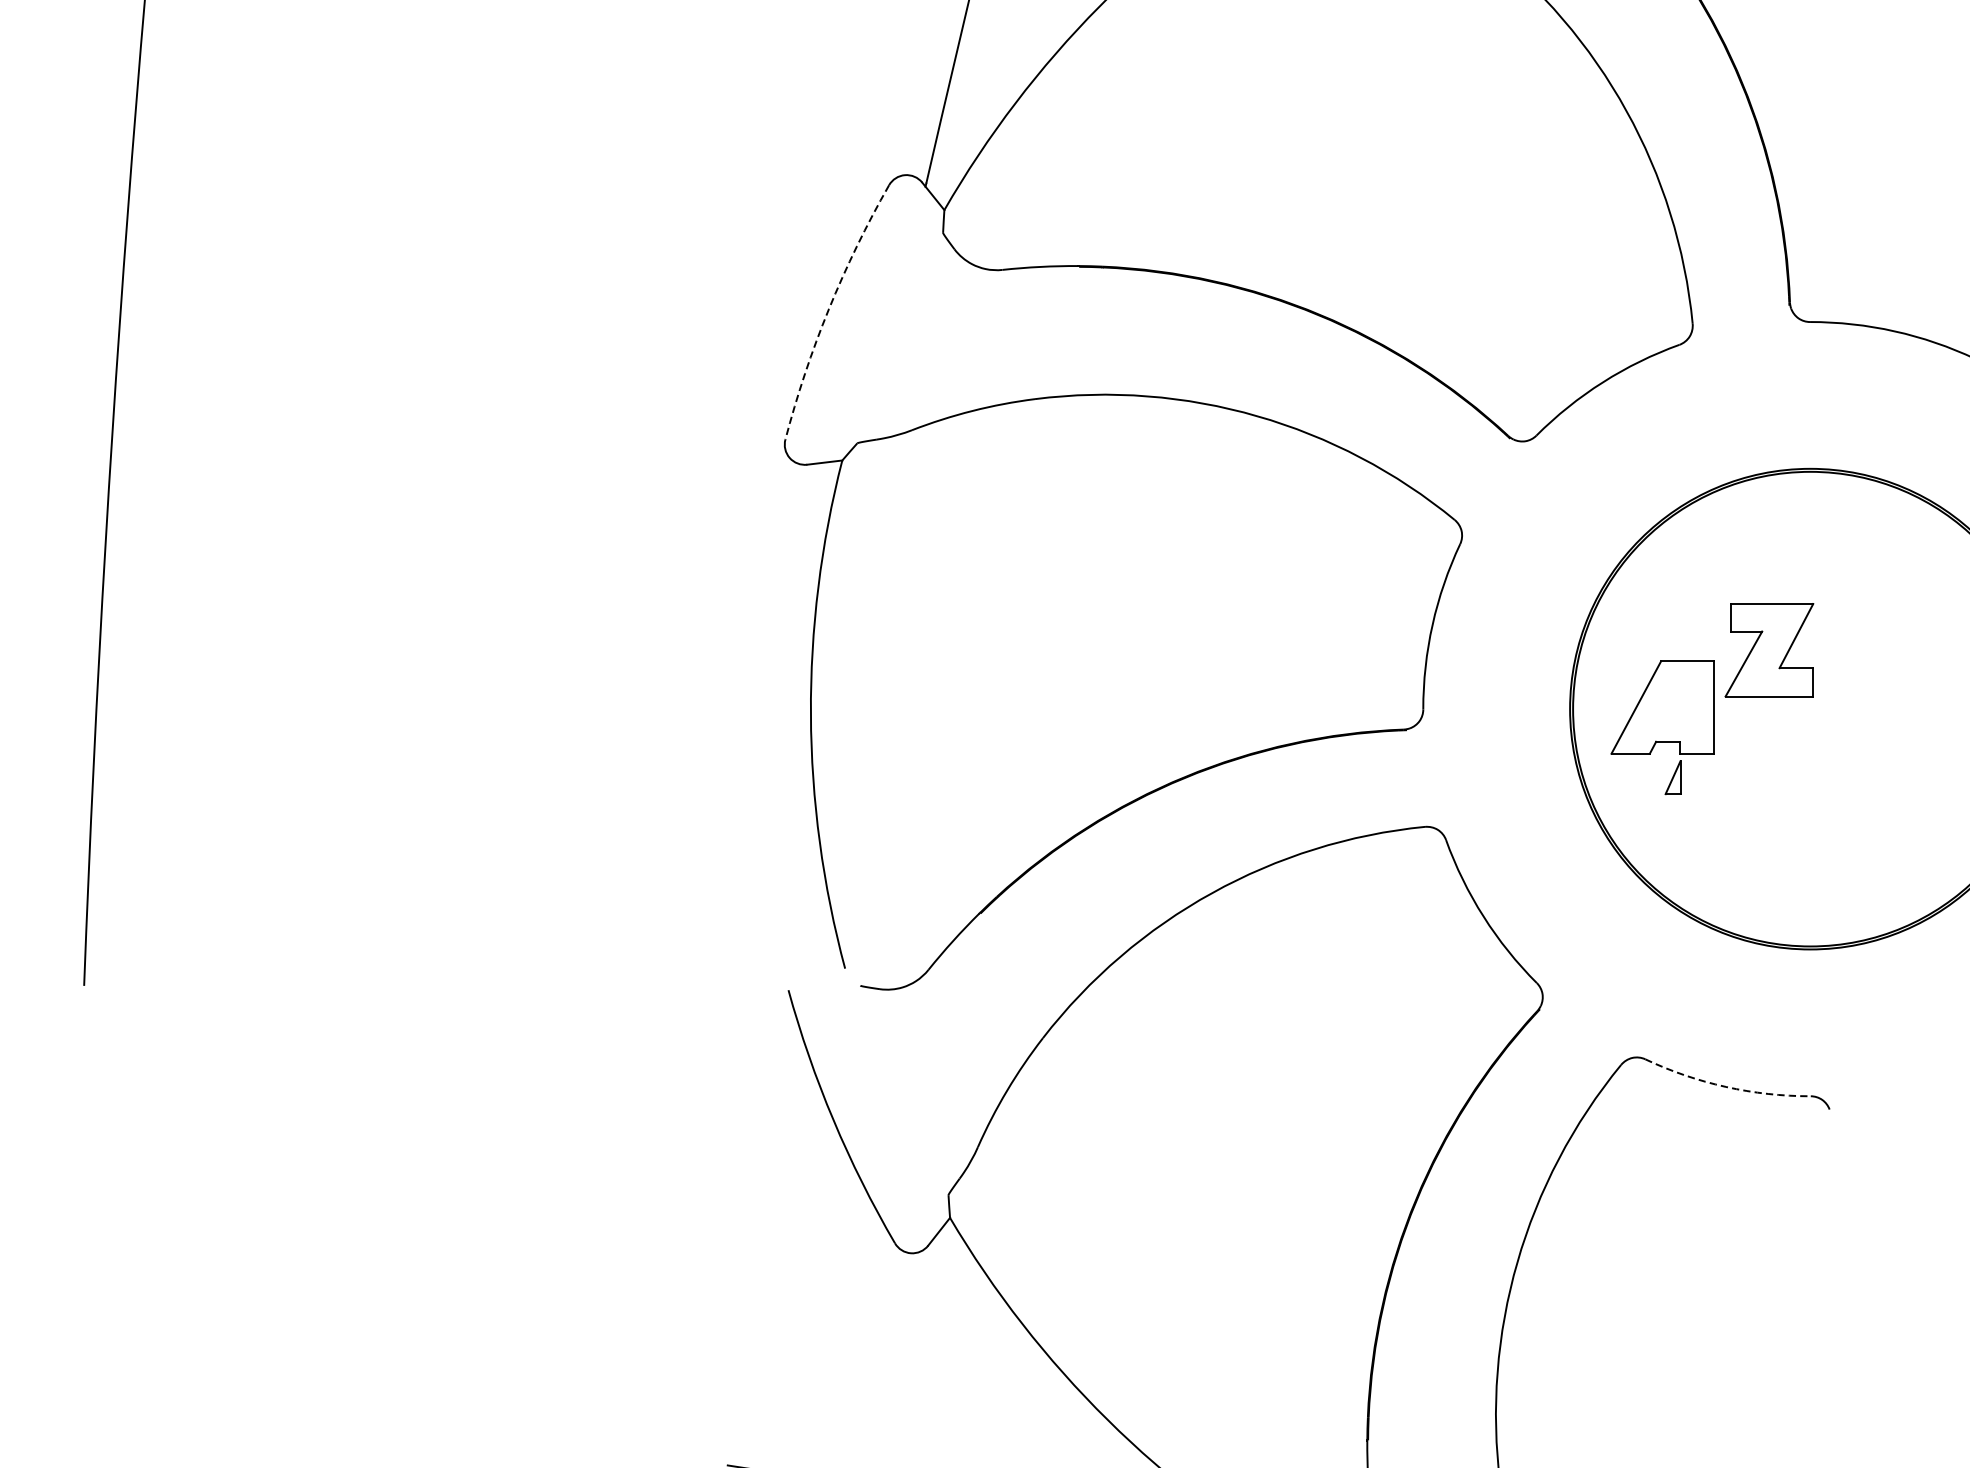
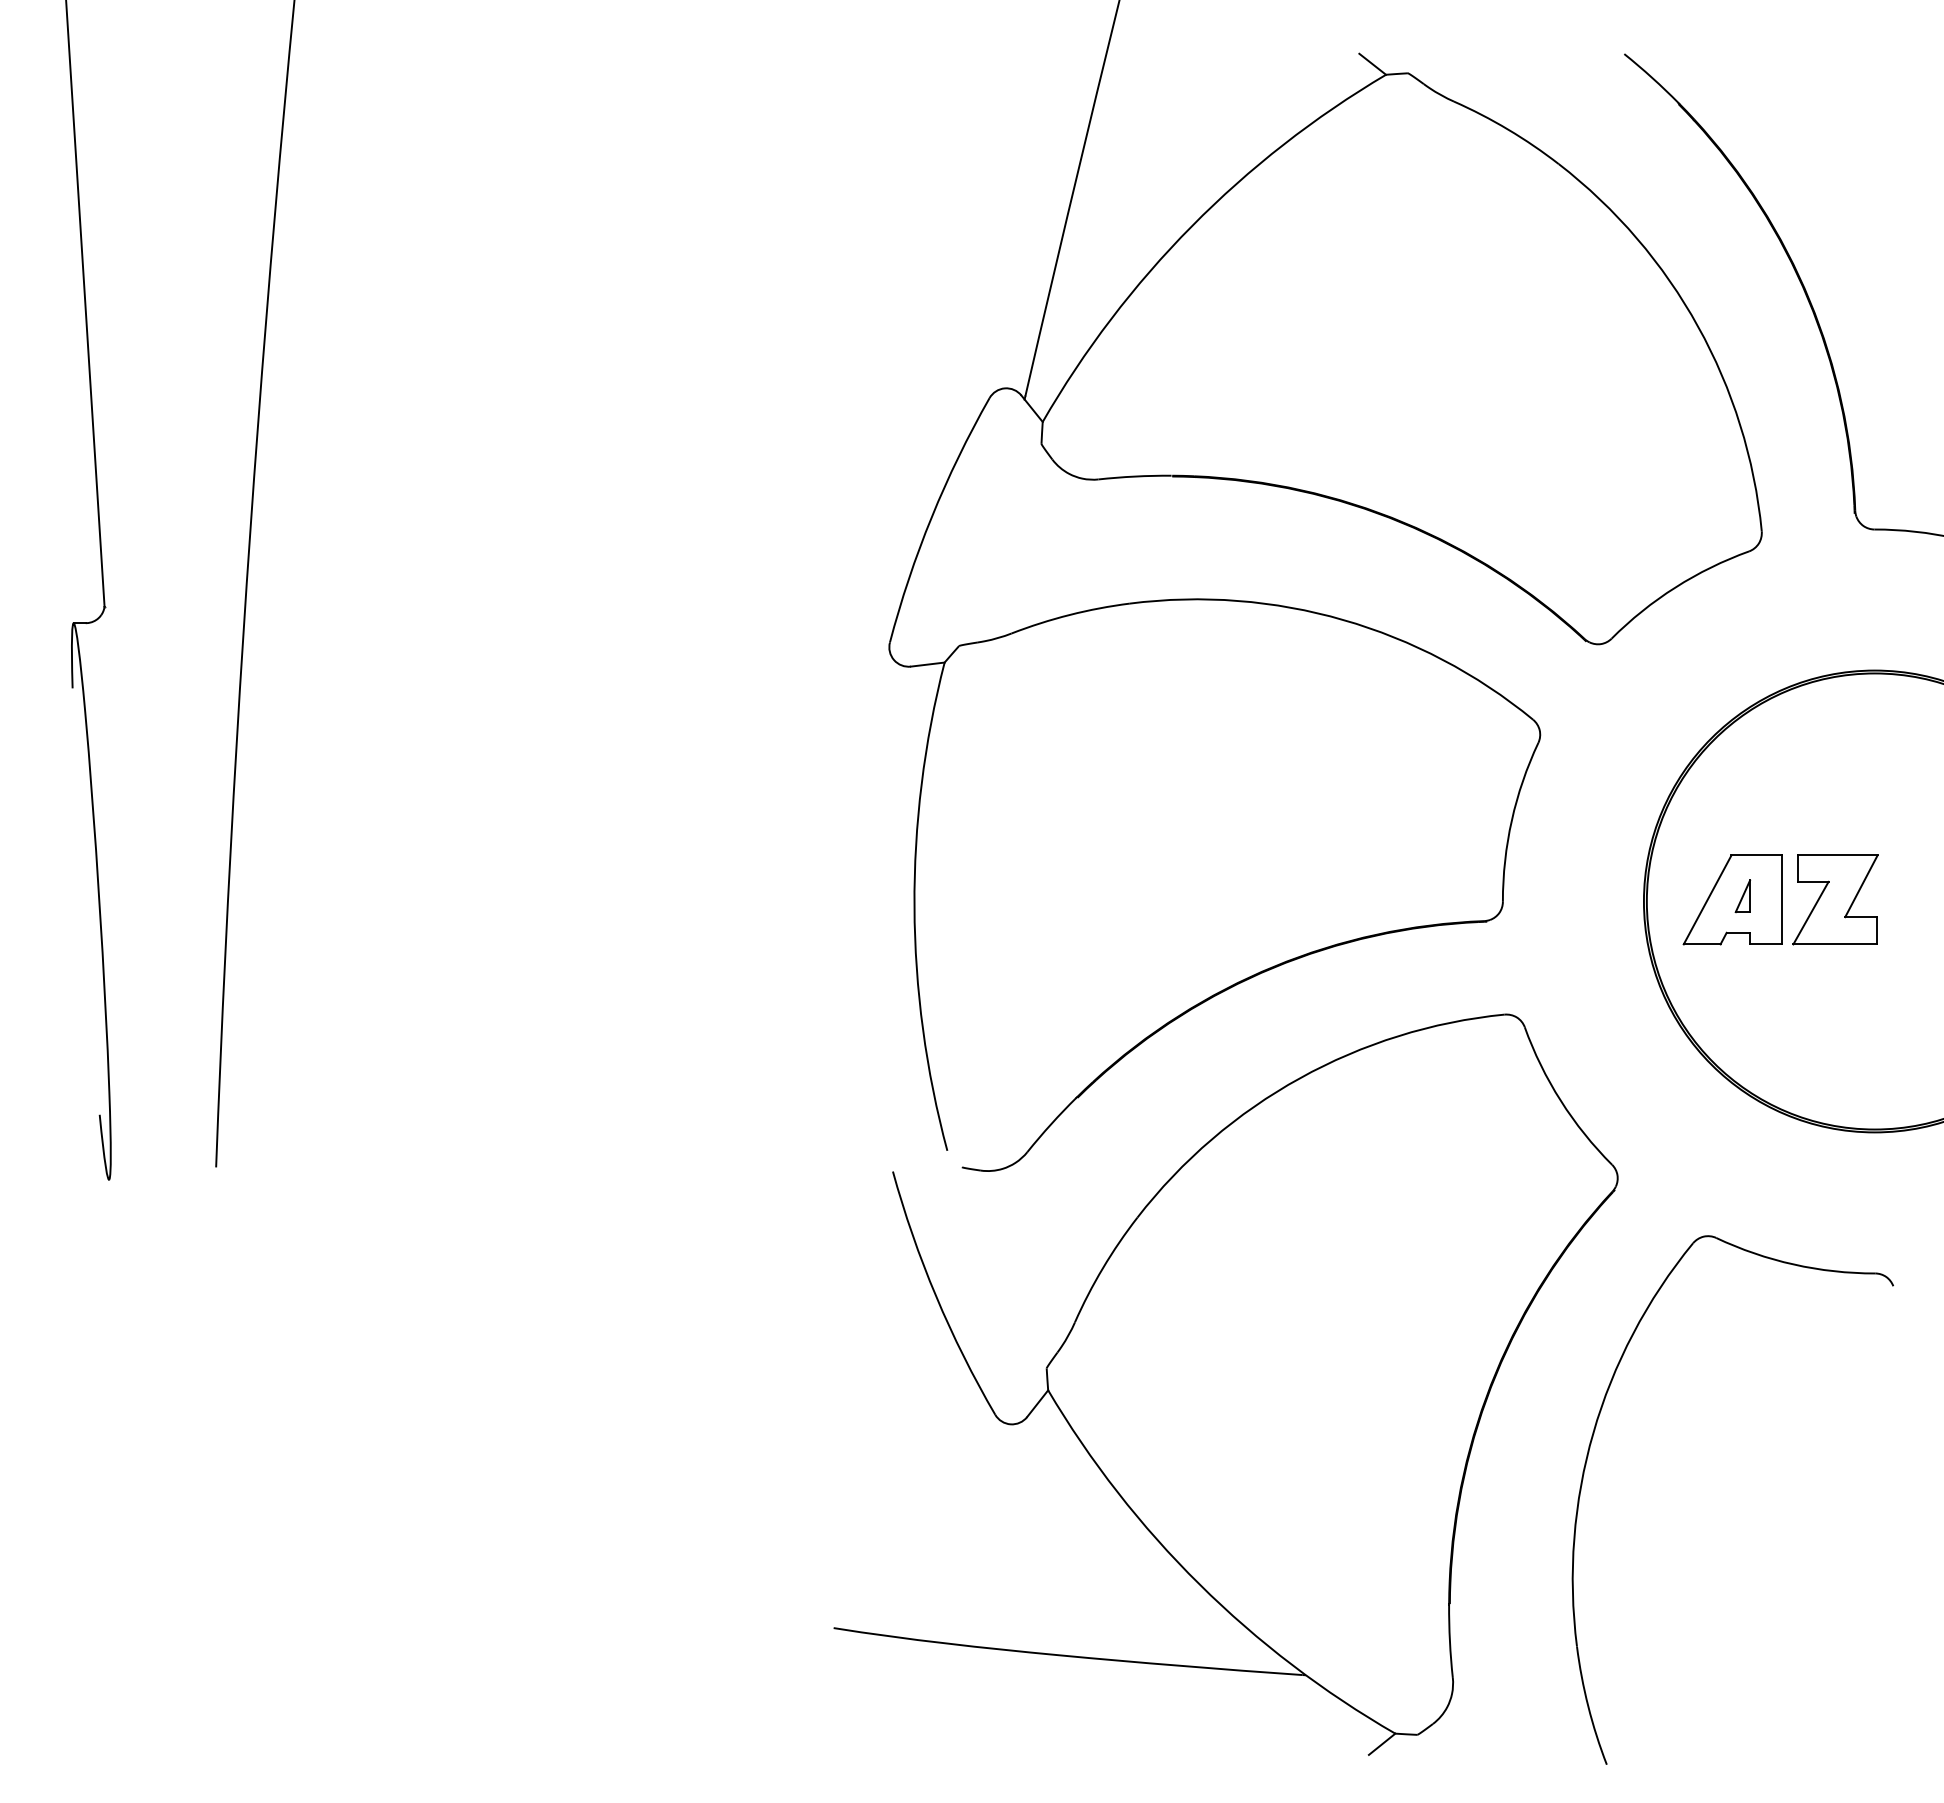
arc: (828, 309) -> (931, 517), dashed -> solid
part: (1769, 649) -> (1835, 899), moved
part: (1672, 777) -> (1742, 896), moved
arc: (1725, 1086) -> (1793, 1264), dashed -> solid

